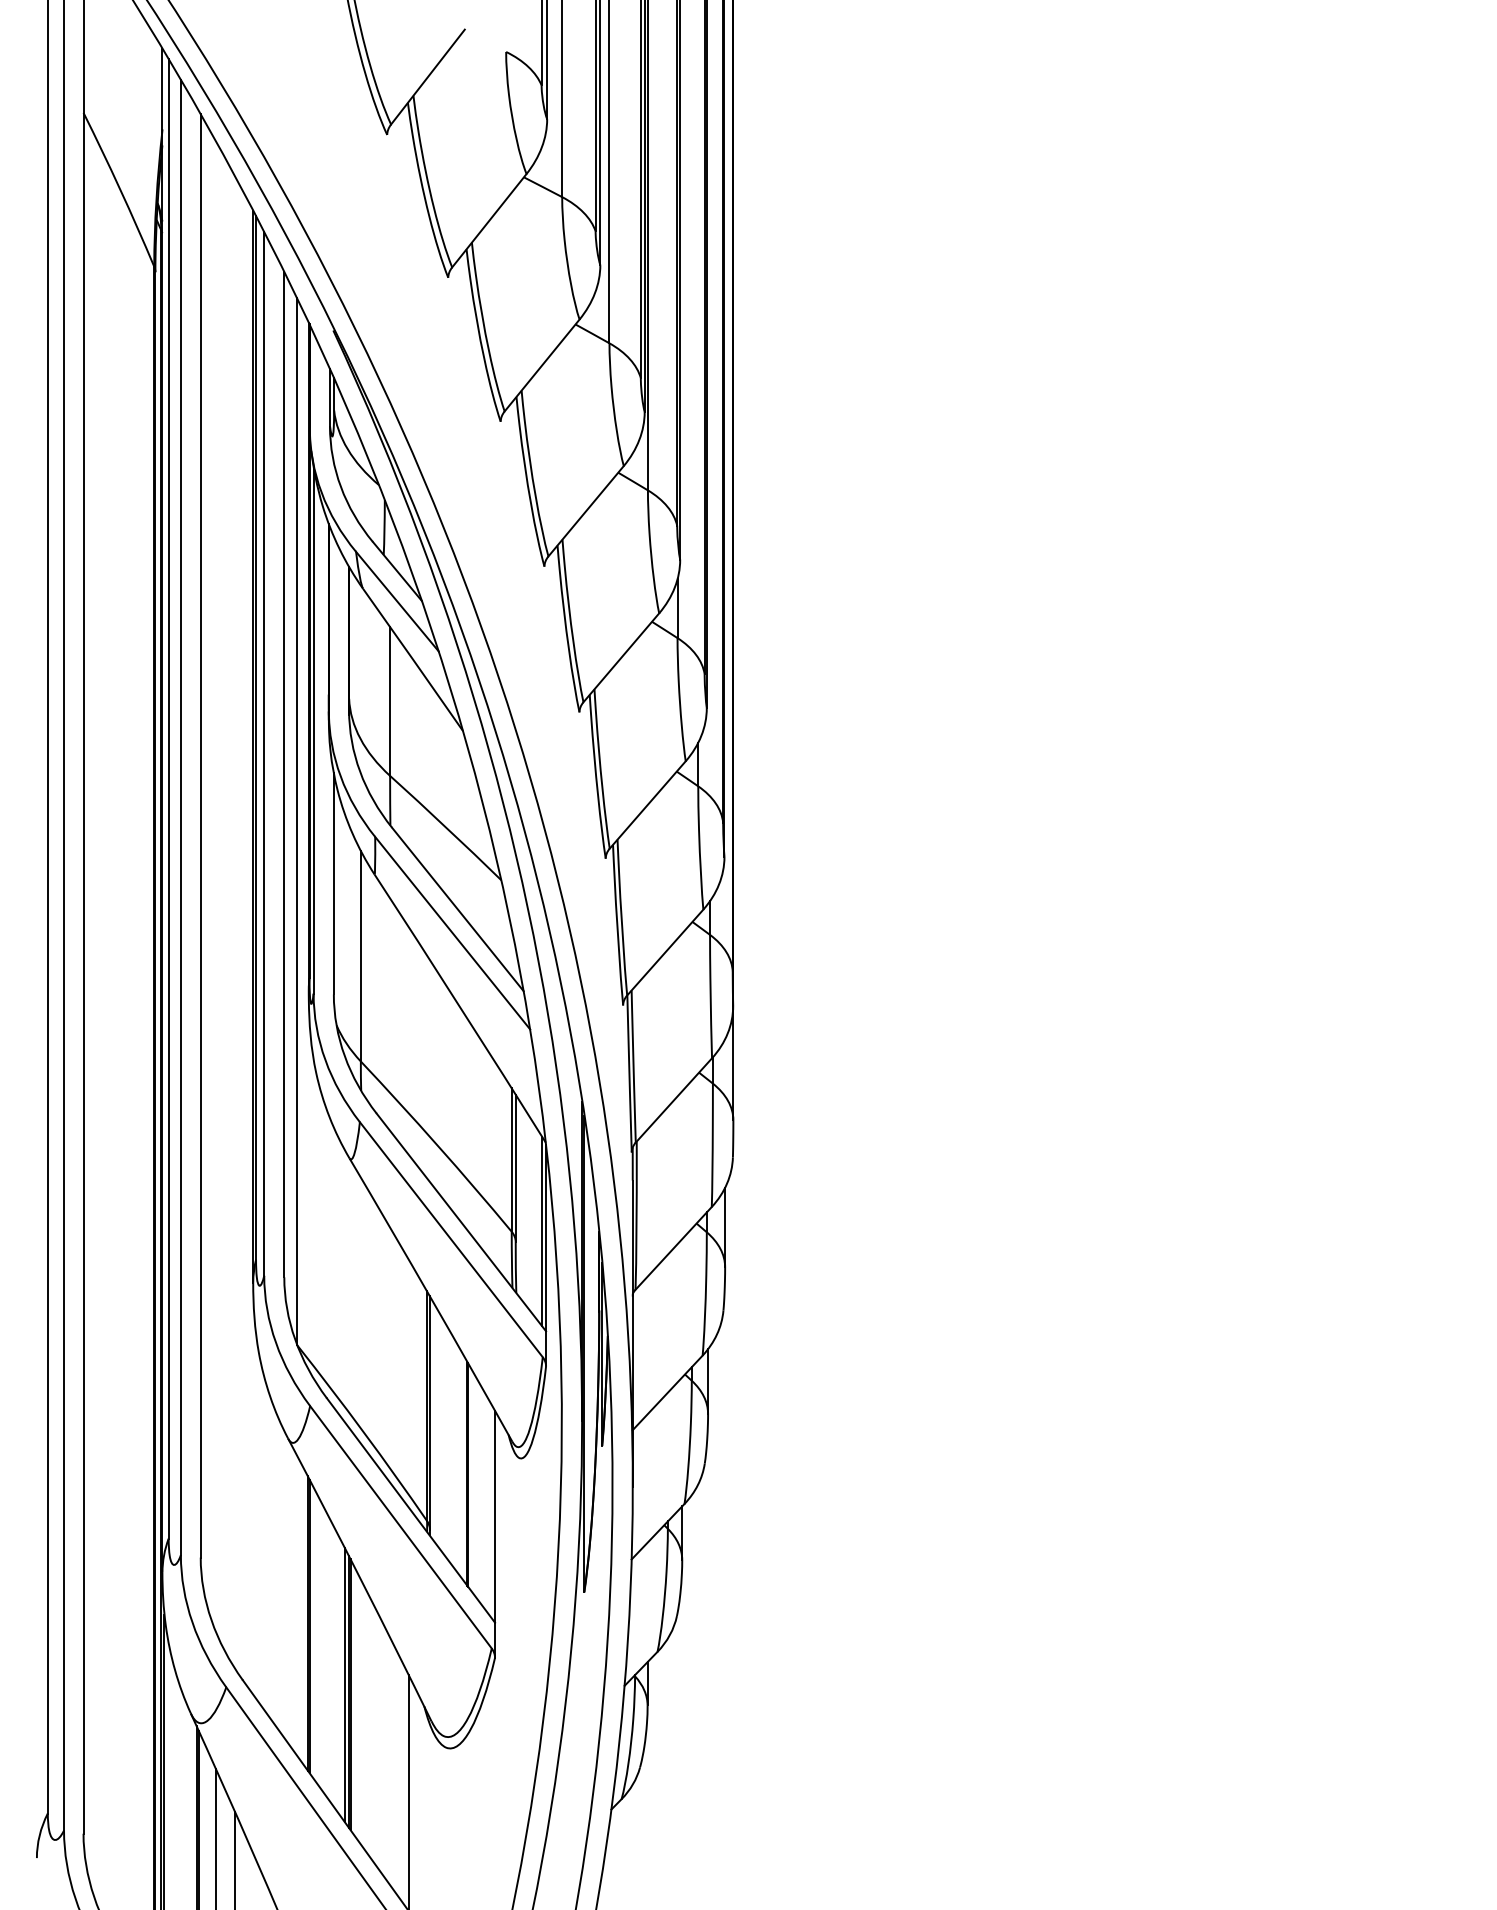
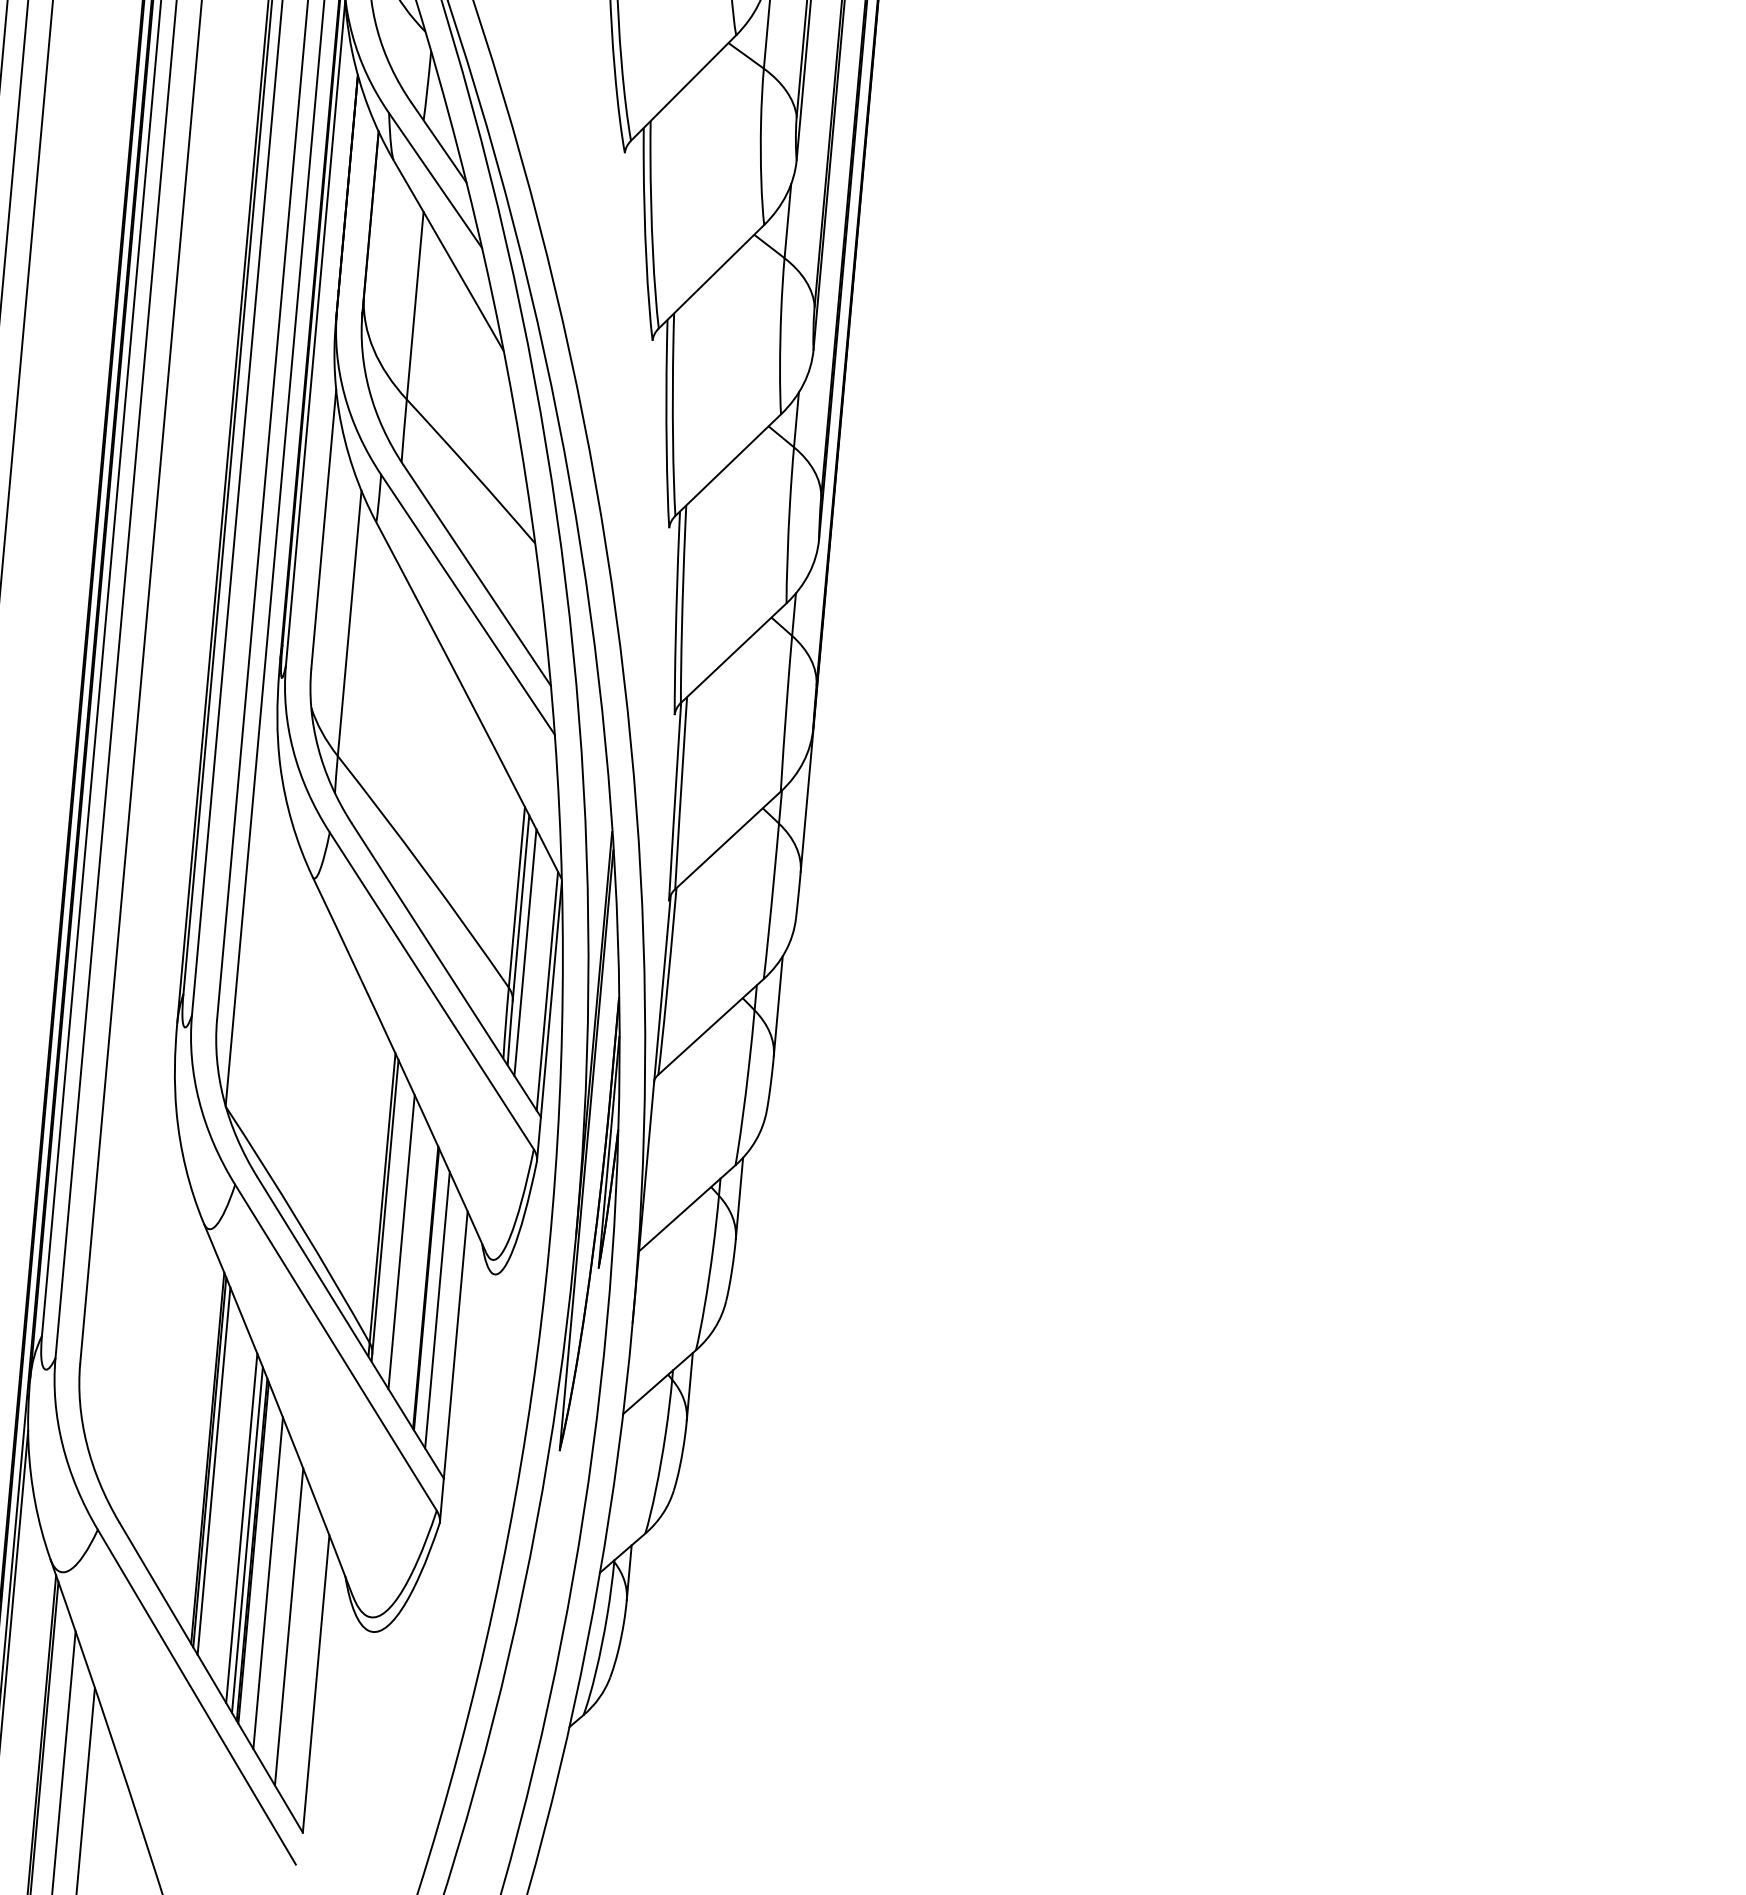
line: (522, 1202) -> (525, 952), added
line: (445, 1439) -> (401, 1242), added
line: (478, 1490) -> (437, 1310), added
line: (313, 1632) -> (213, 1470), added
line: (339, 1675) -> (241, 1527), added
line: (364, 1716) -> (268, 1582), added
line: (383, 1750) -> (288, 1627), added

